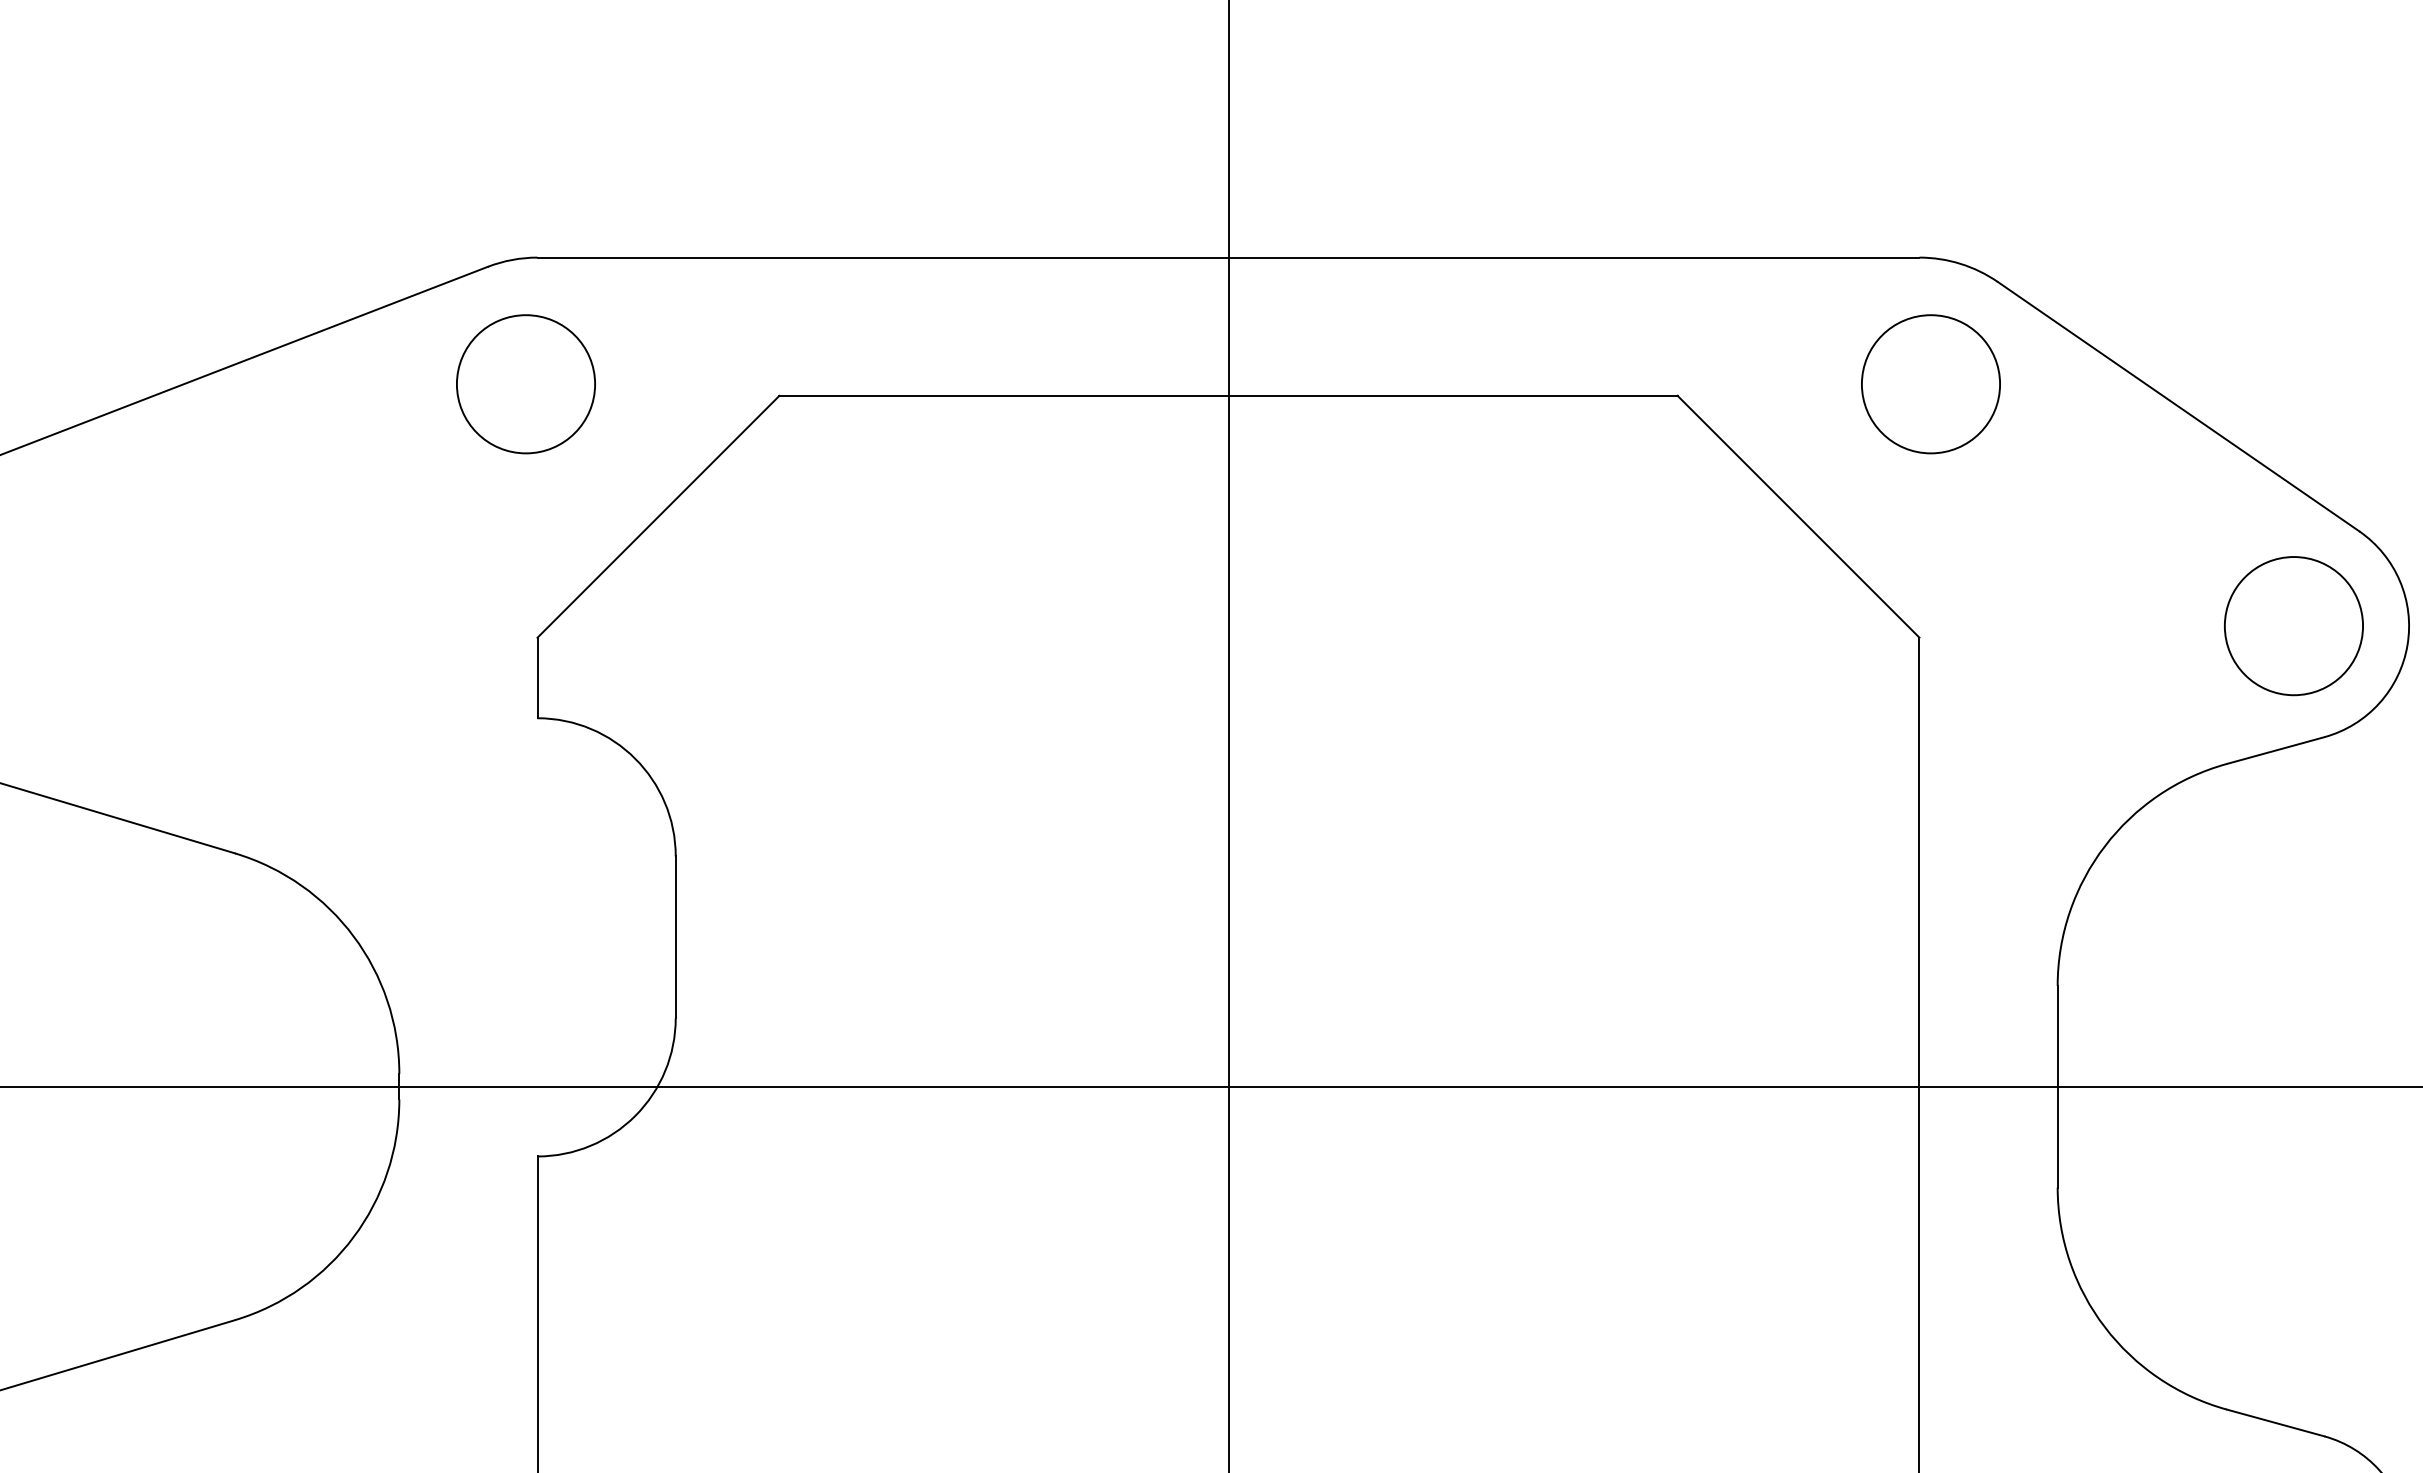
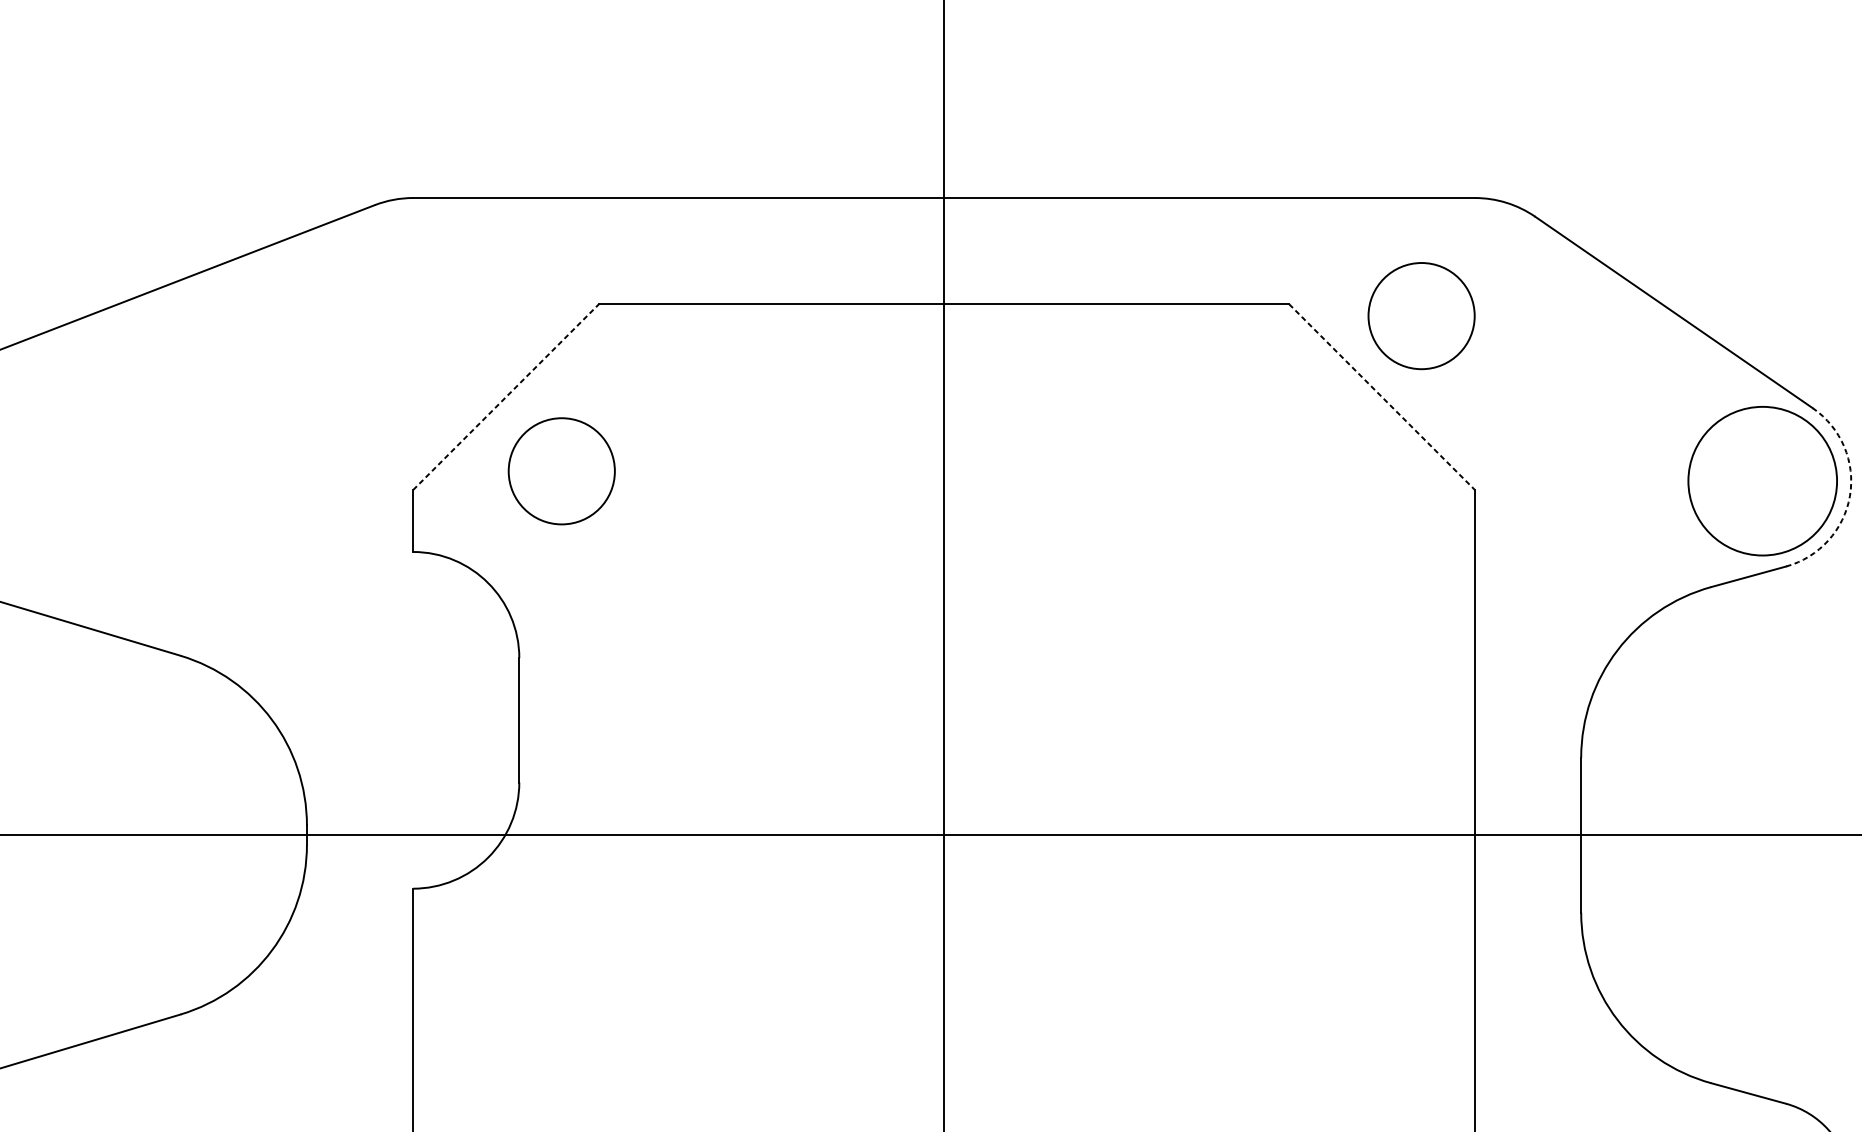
circle: (525, 384) -> (561, 471), moved
circle: (1930, 384) -> (1421, 316), moved
line: (658, 516) -> (506, 396), solid -> dashed
line: (1798, 517) -> (1382, 397), solid -> dashed
circle: (2293, 626) -> (1762, 481), size x1.4
arc: (2407, 645) -> (1850, 496), solid -> dashed

